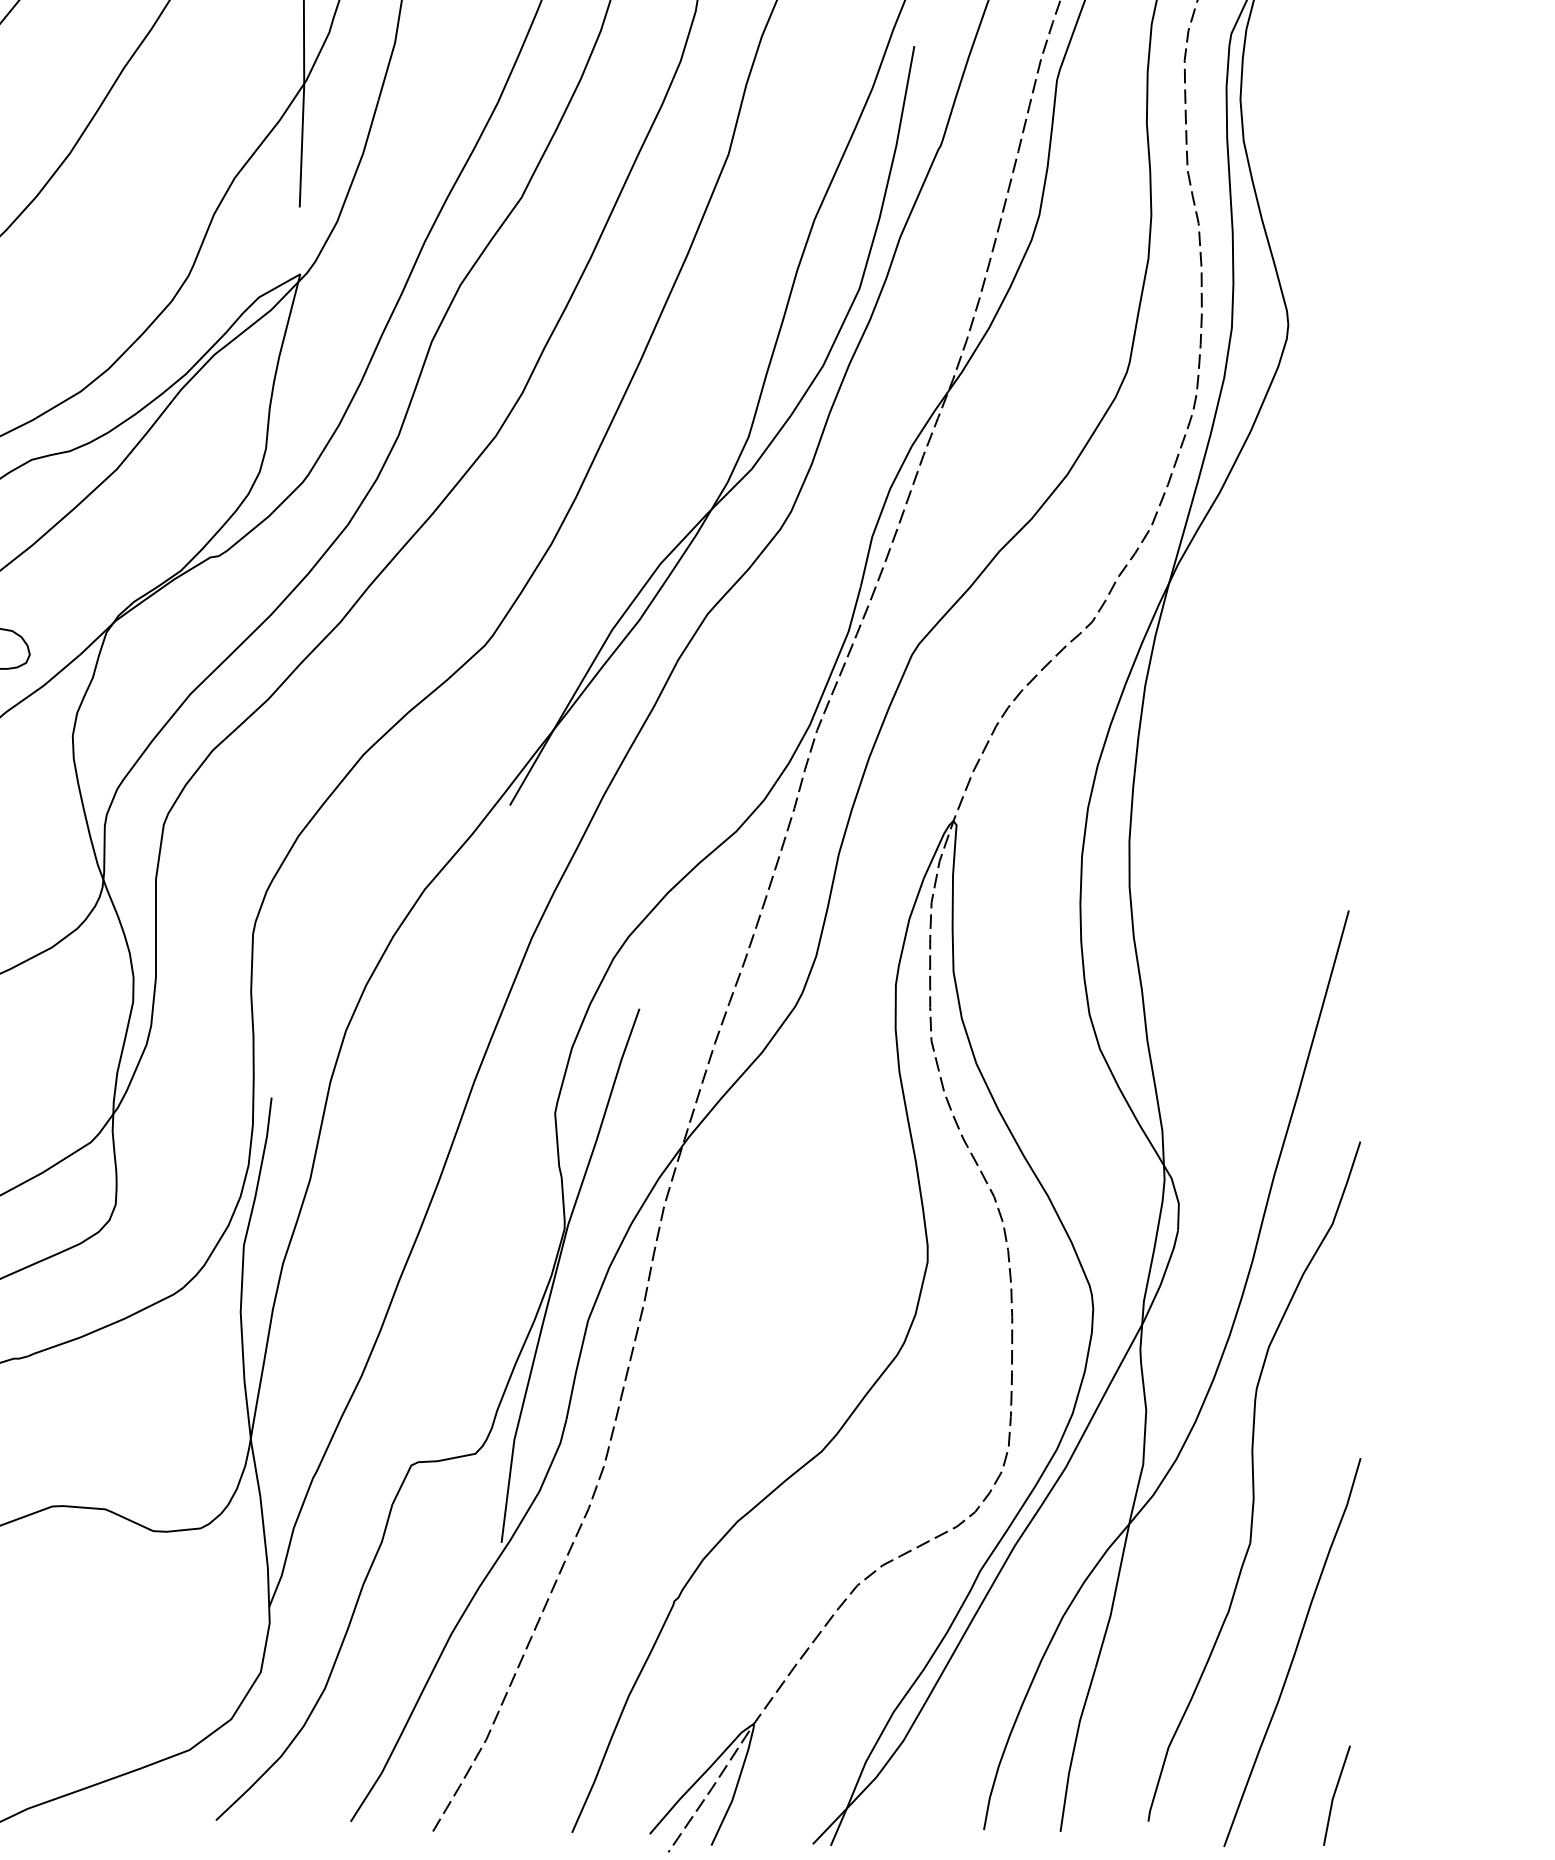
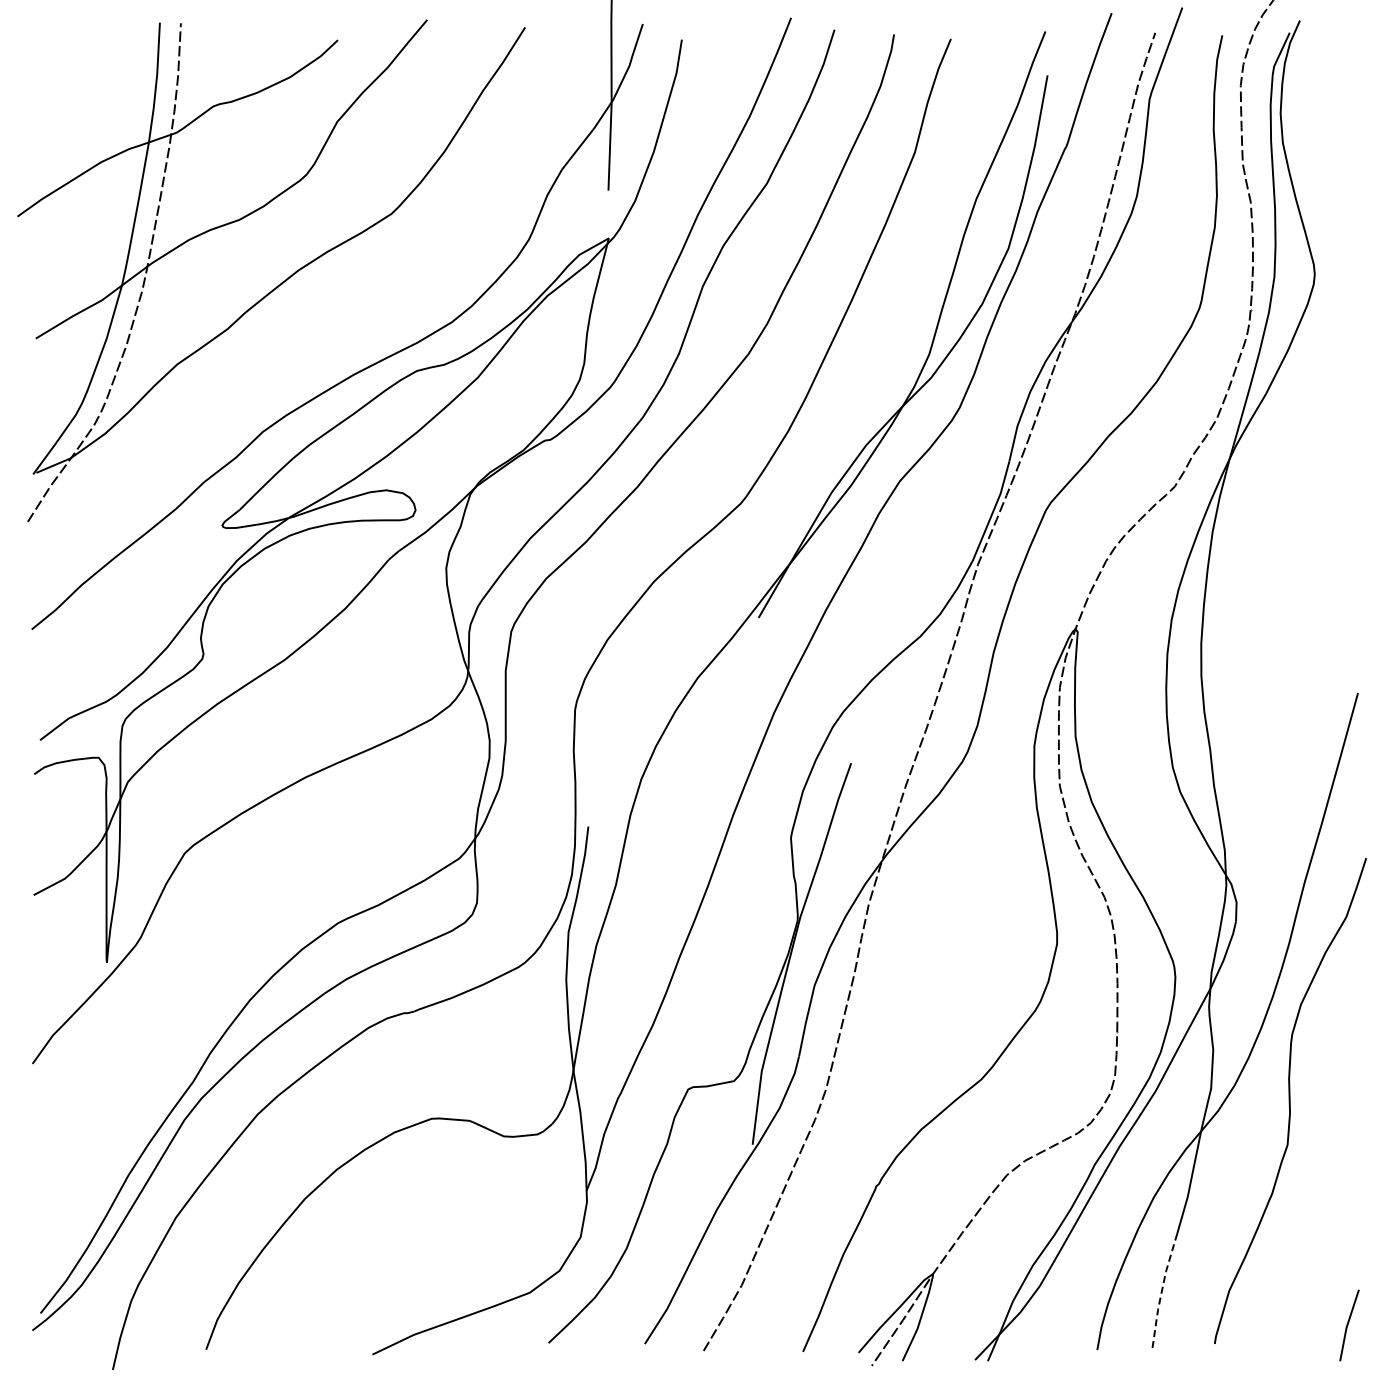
curve: (1293, 1653) -> (1318, 1223), removed
line: (1073, 1749) -> (1161, 1292), solid -> dashed

